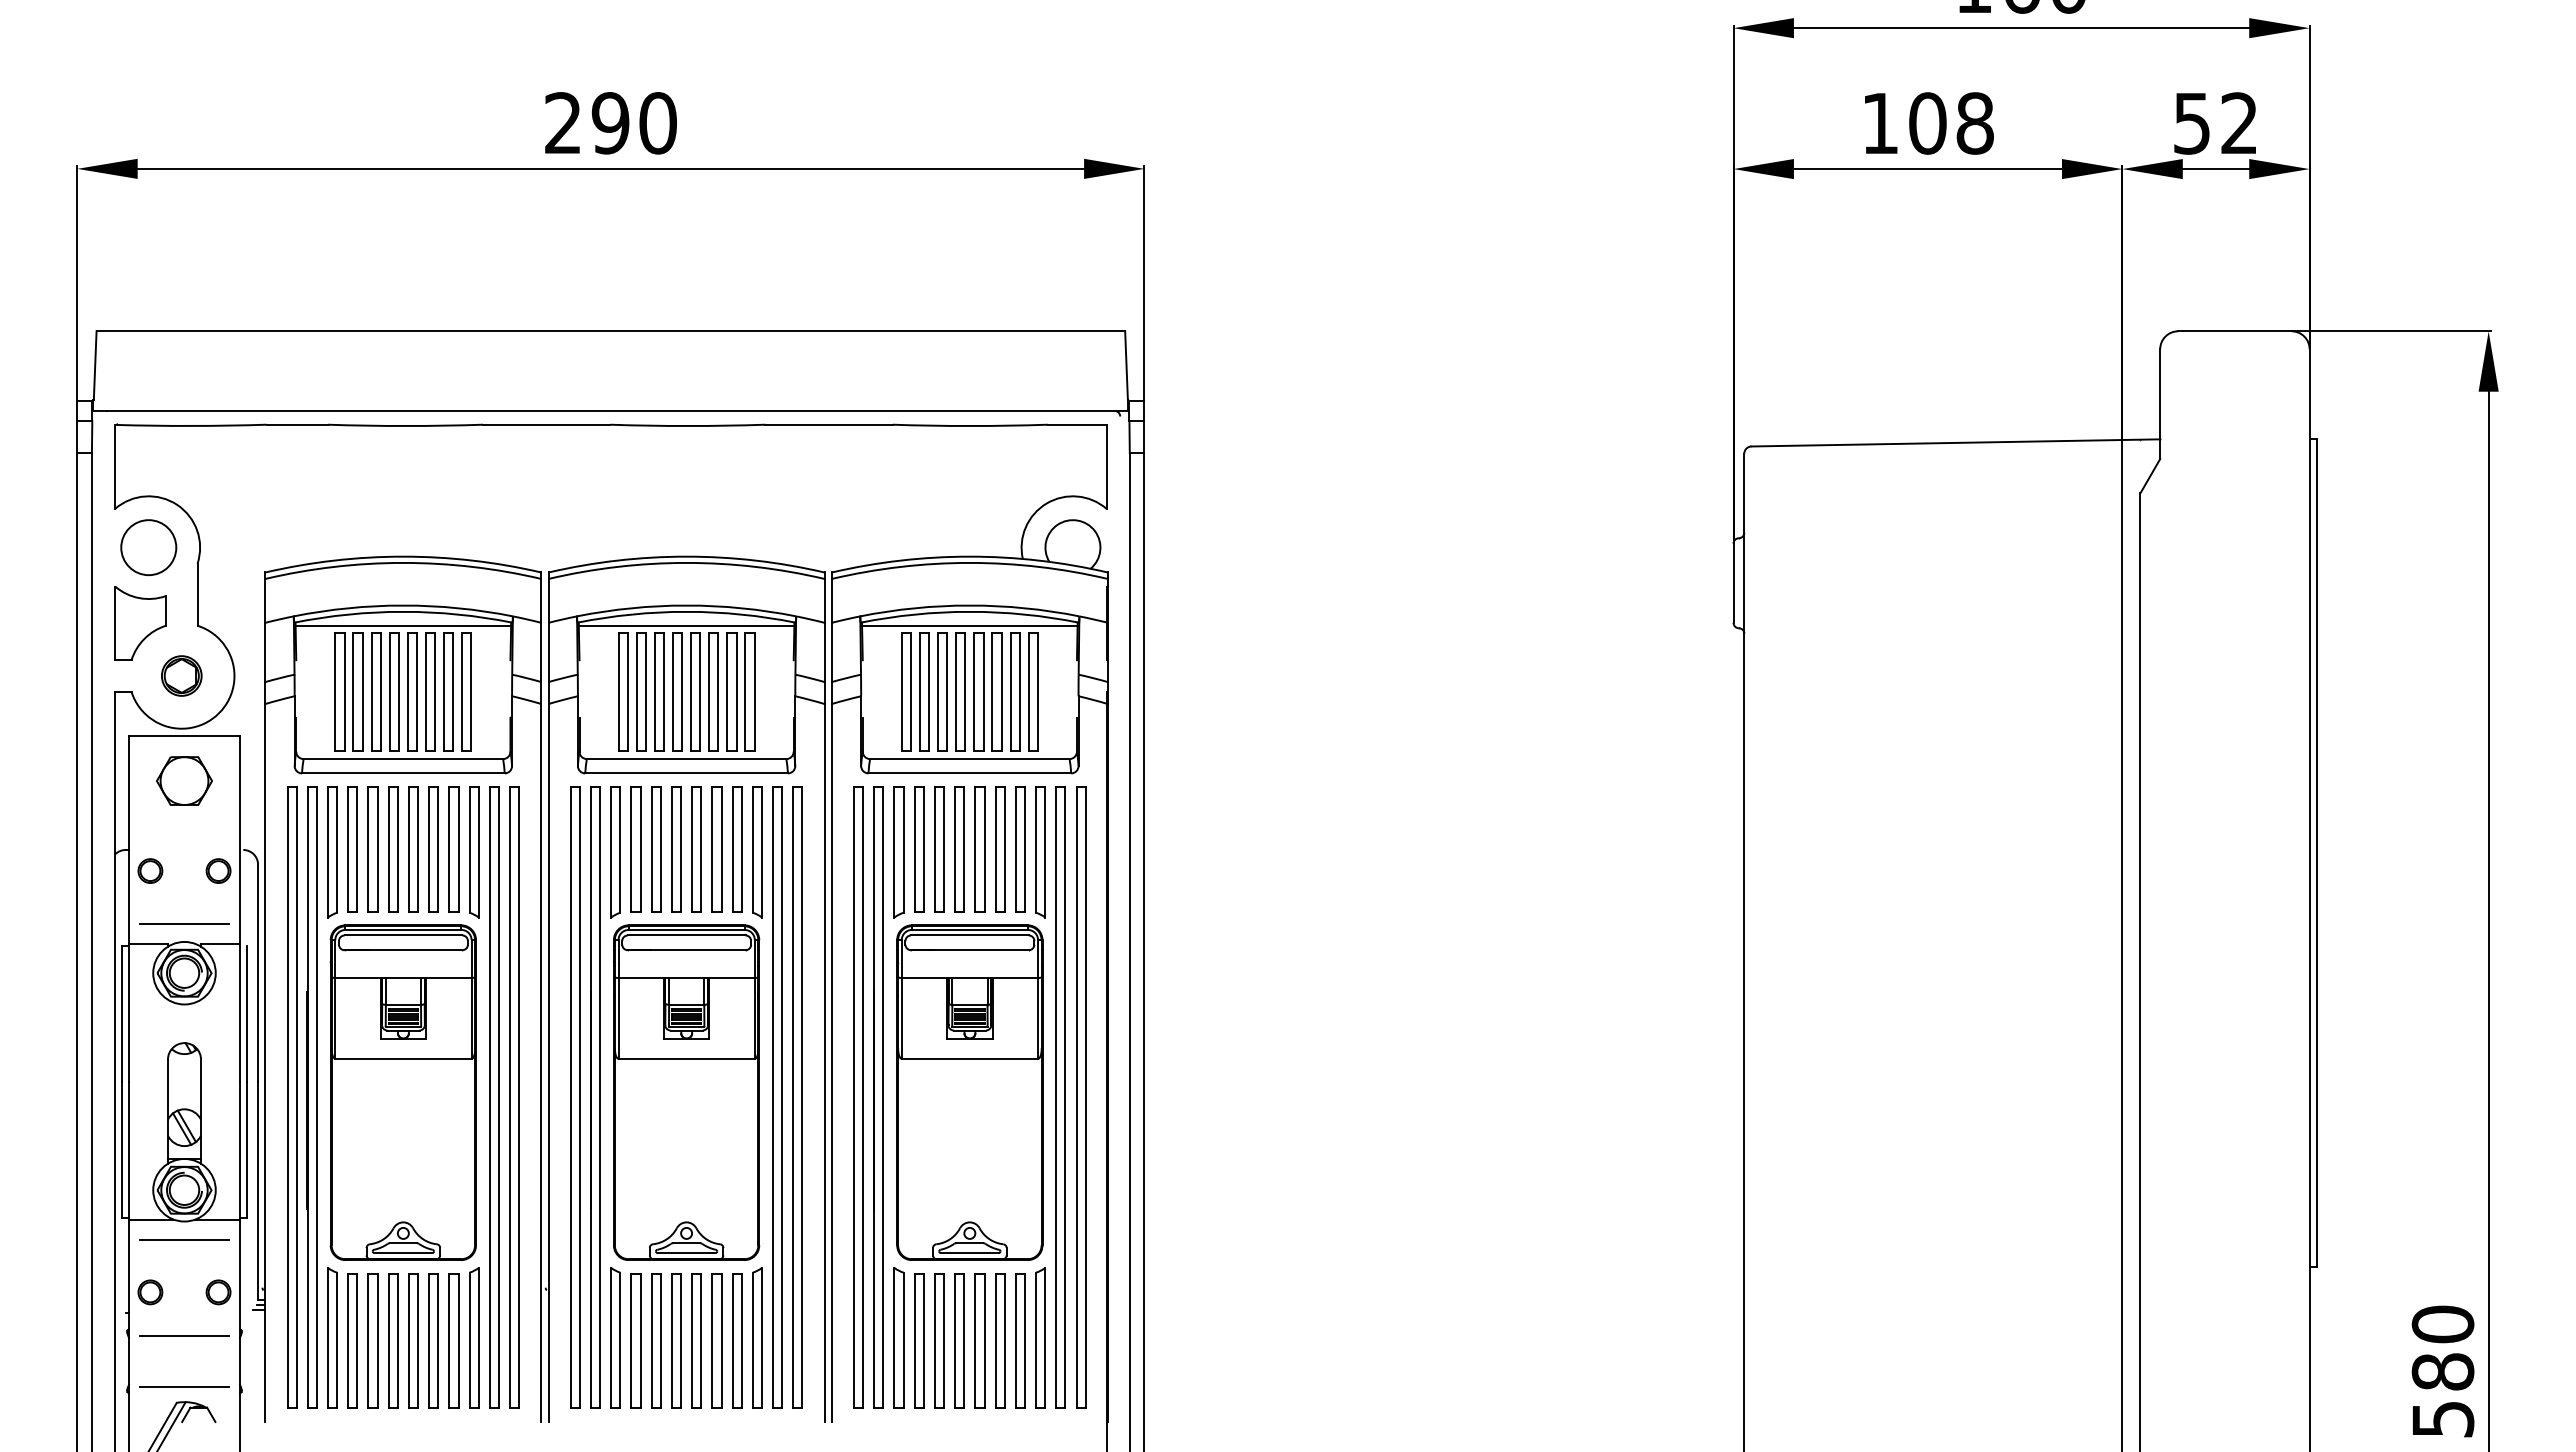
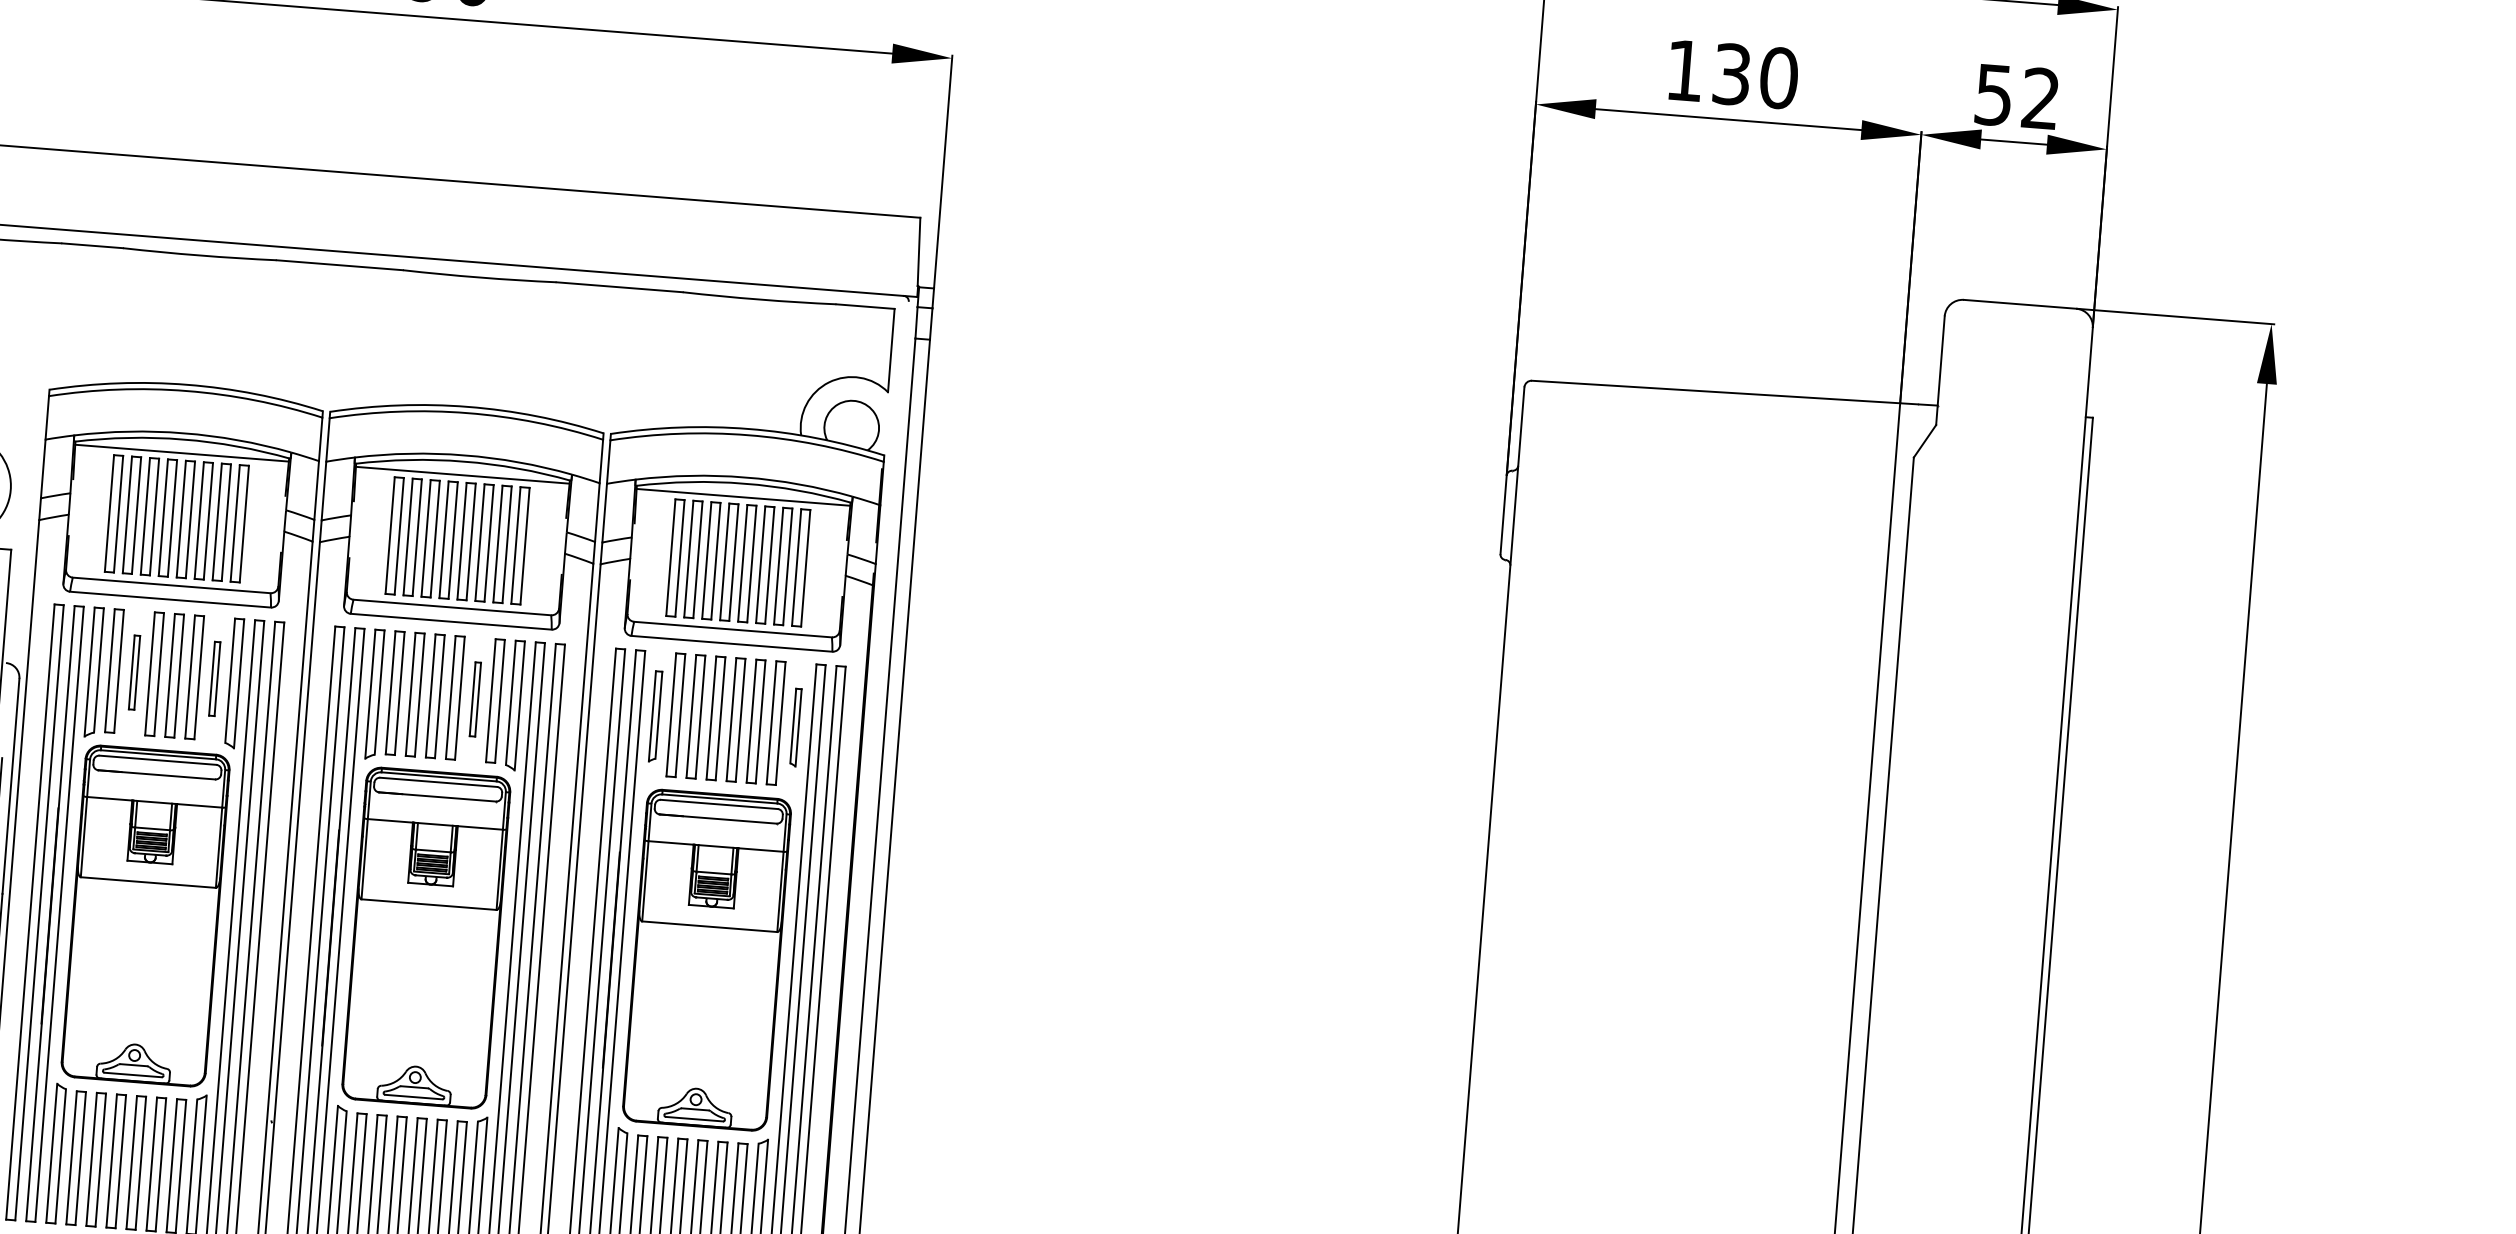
text: (1951, 123) -> (1755, 76), 108 -> 130
part: (372, 849) -> (134, 672), size x0.6
part: (453, 849) -> (214, 678), size x0.6
part: (716, 849) -> (474, 699), size x0.6
part: (898, 852) -> (655, 716), size x0.7
part: (1040, 852) -> (795, 727), size x0.6

